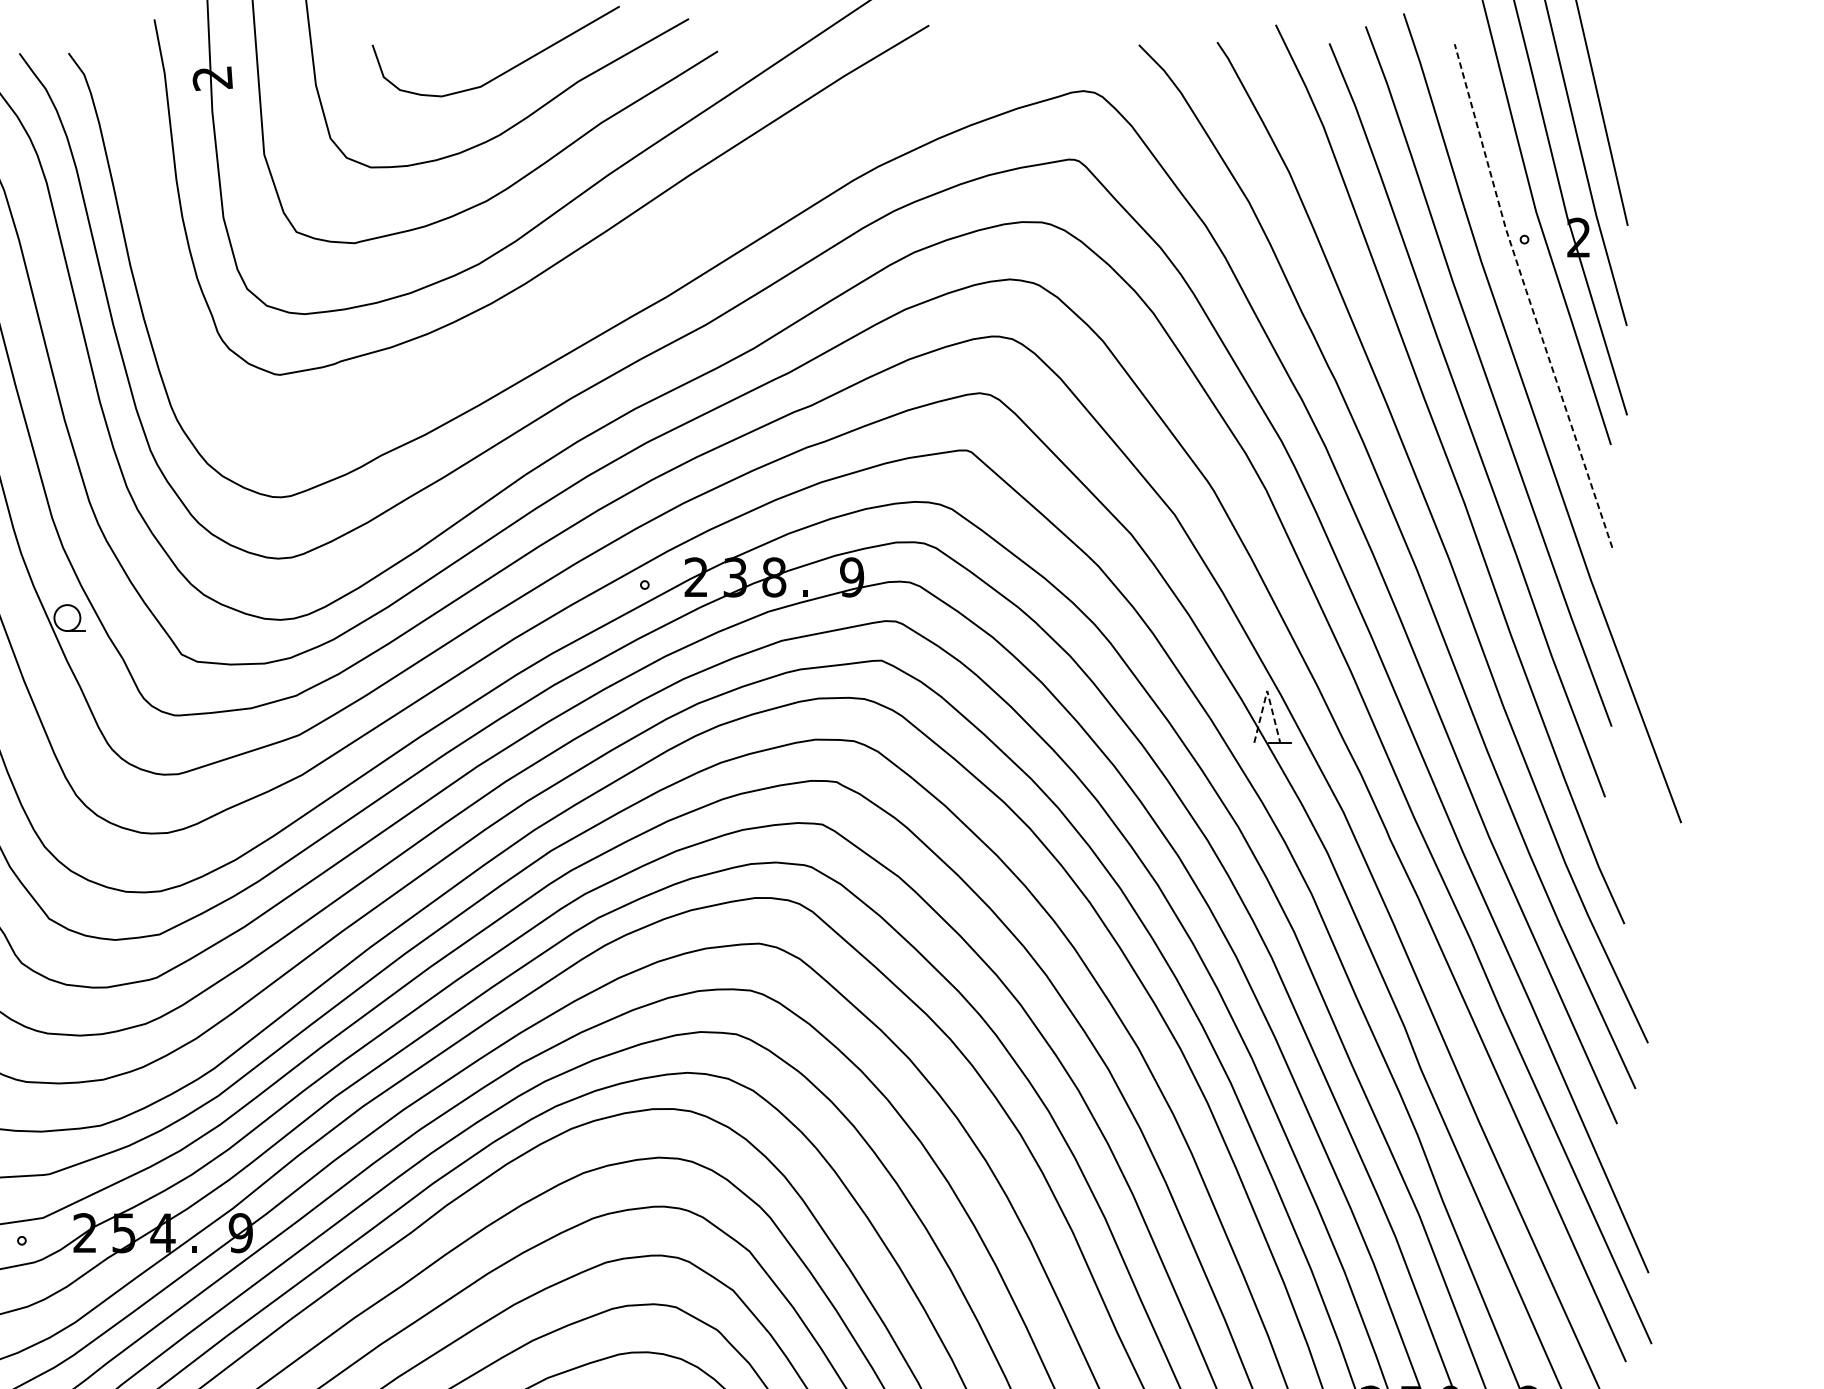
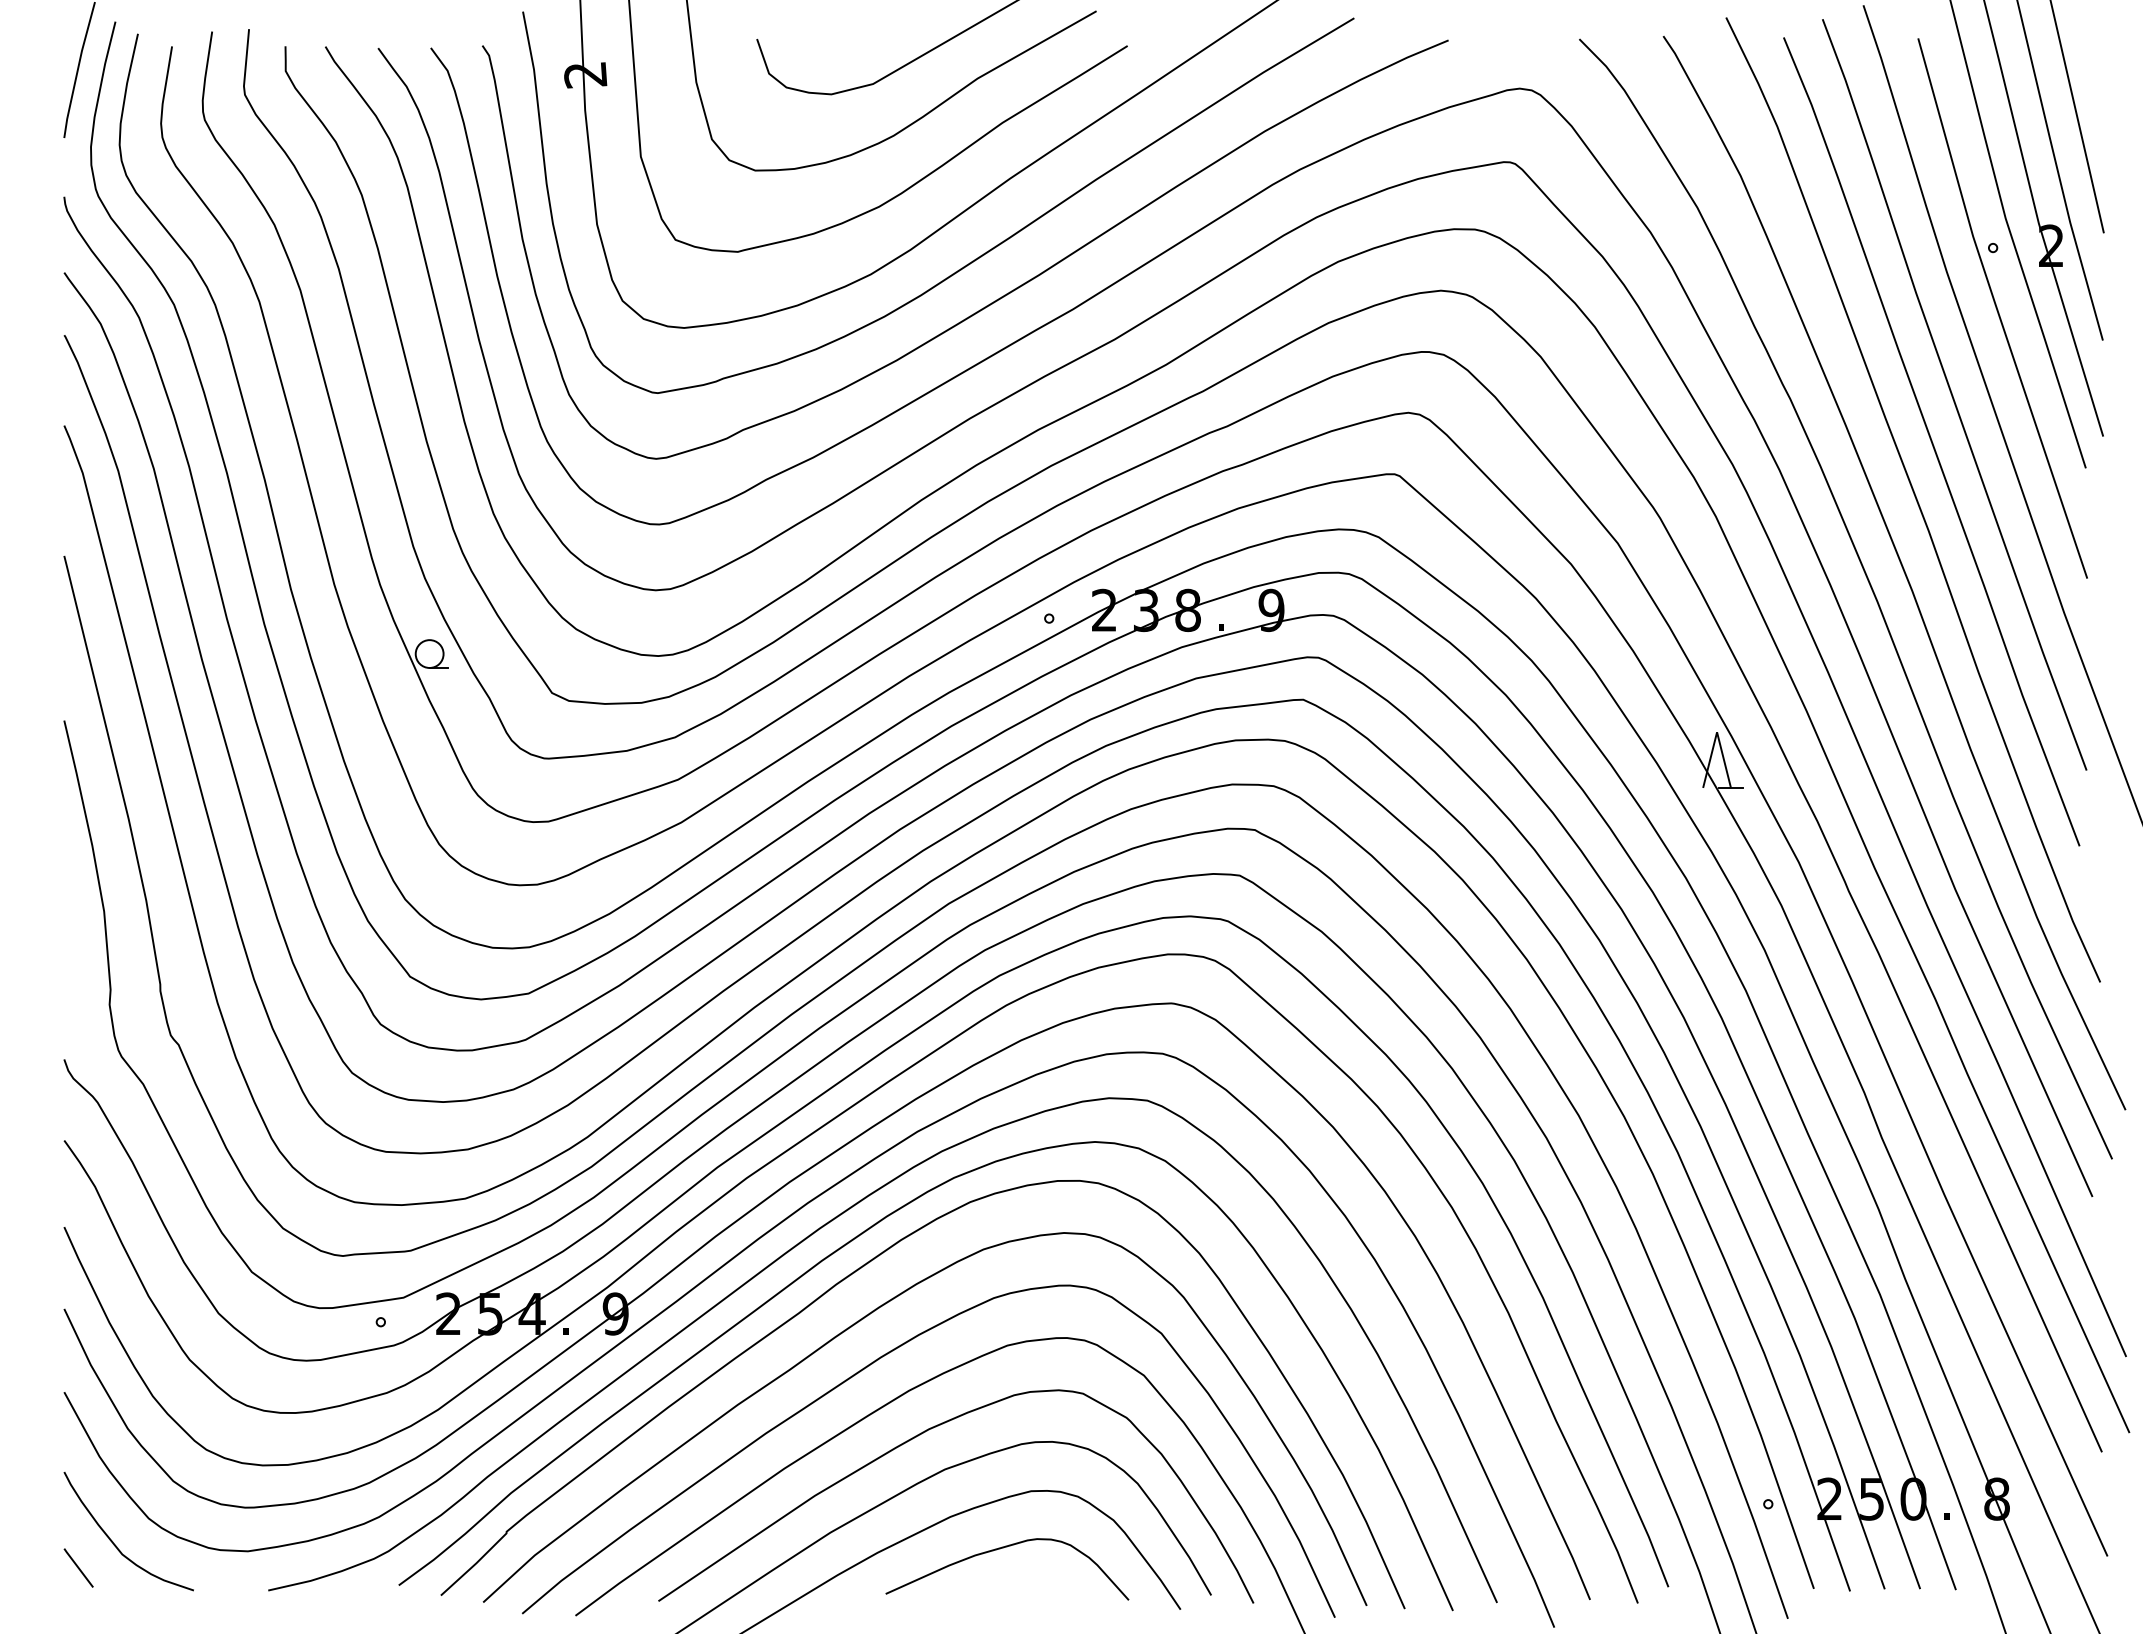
curve: (593, 288) -> (994, 300), added
line: (1528, 296) -> (1997, 309), dashed -> solid
line: (1267, 691) -> (1717, 732), dashed -> solid

